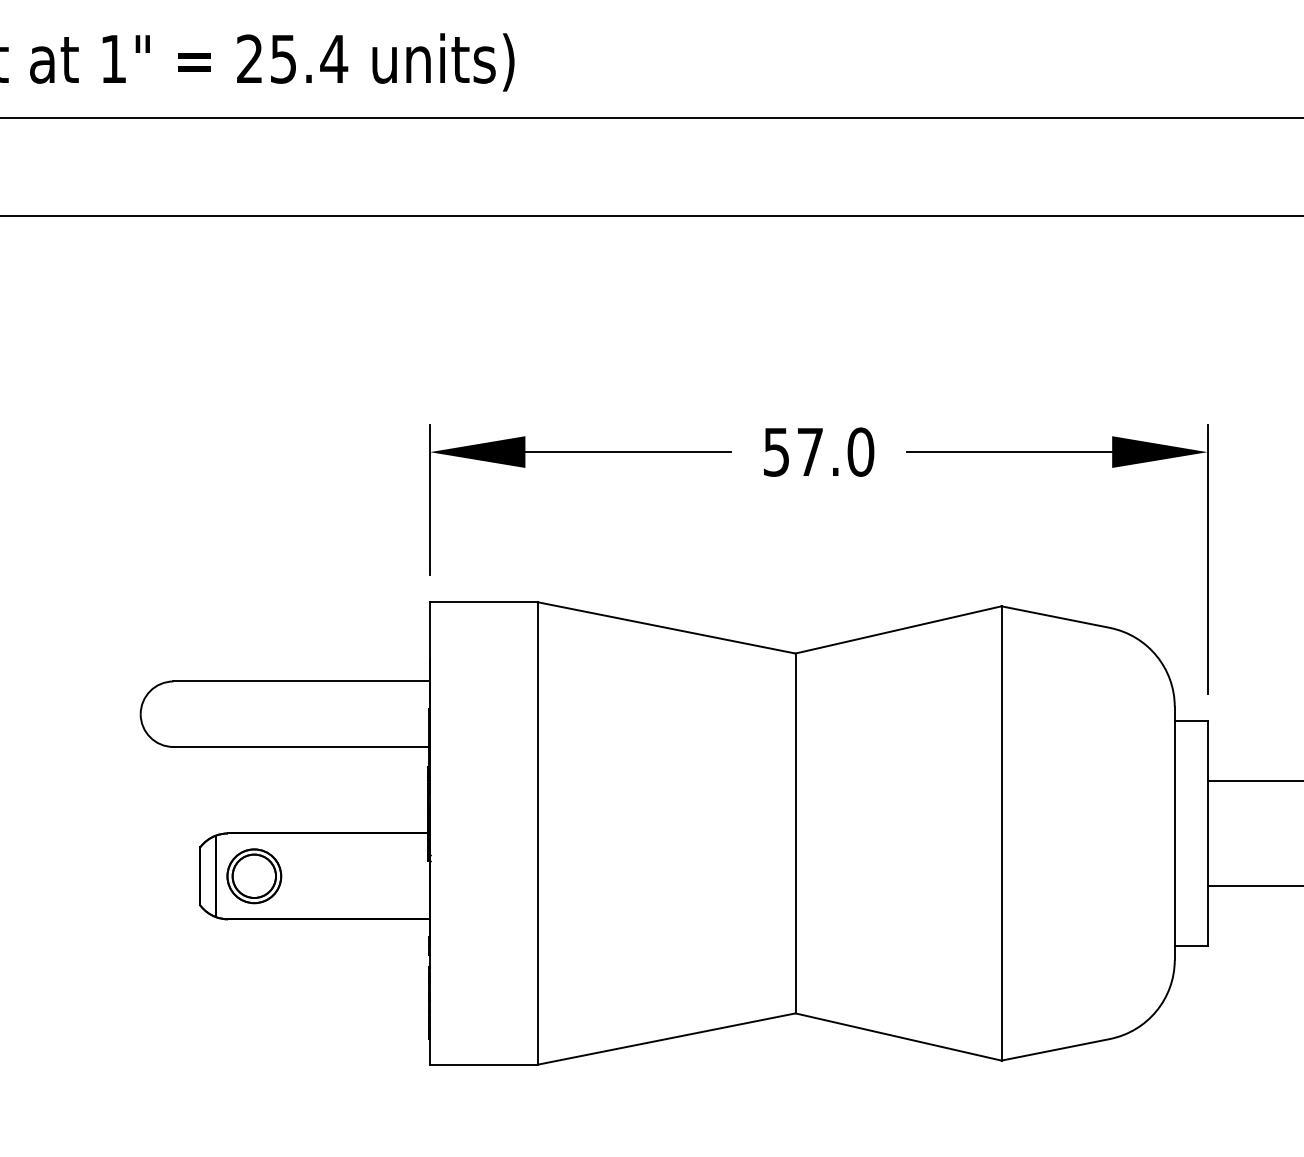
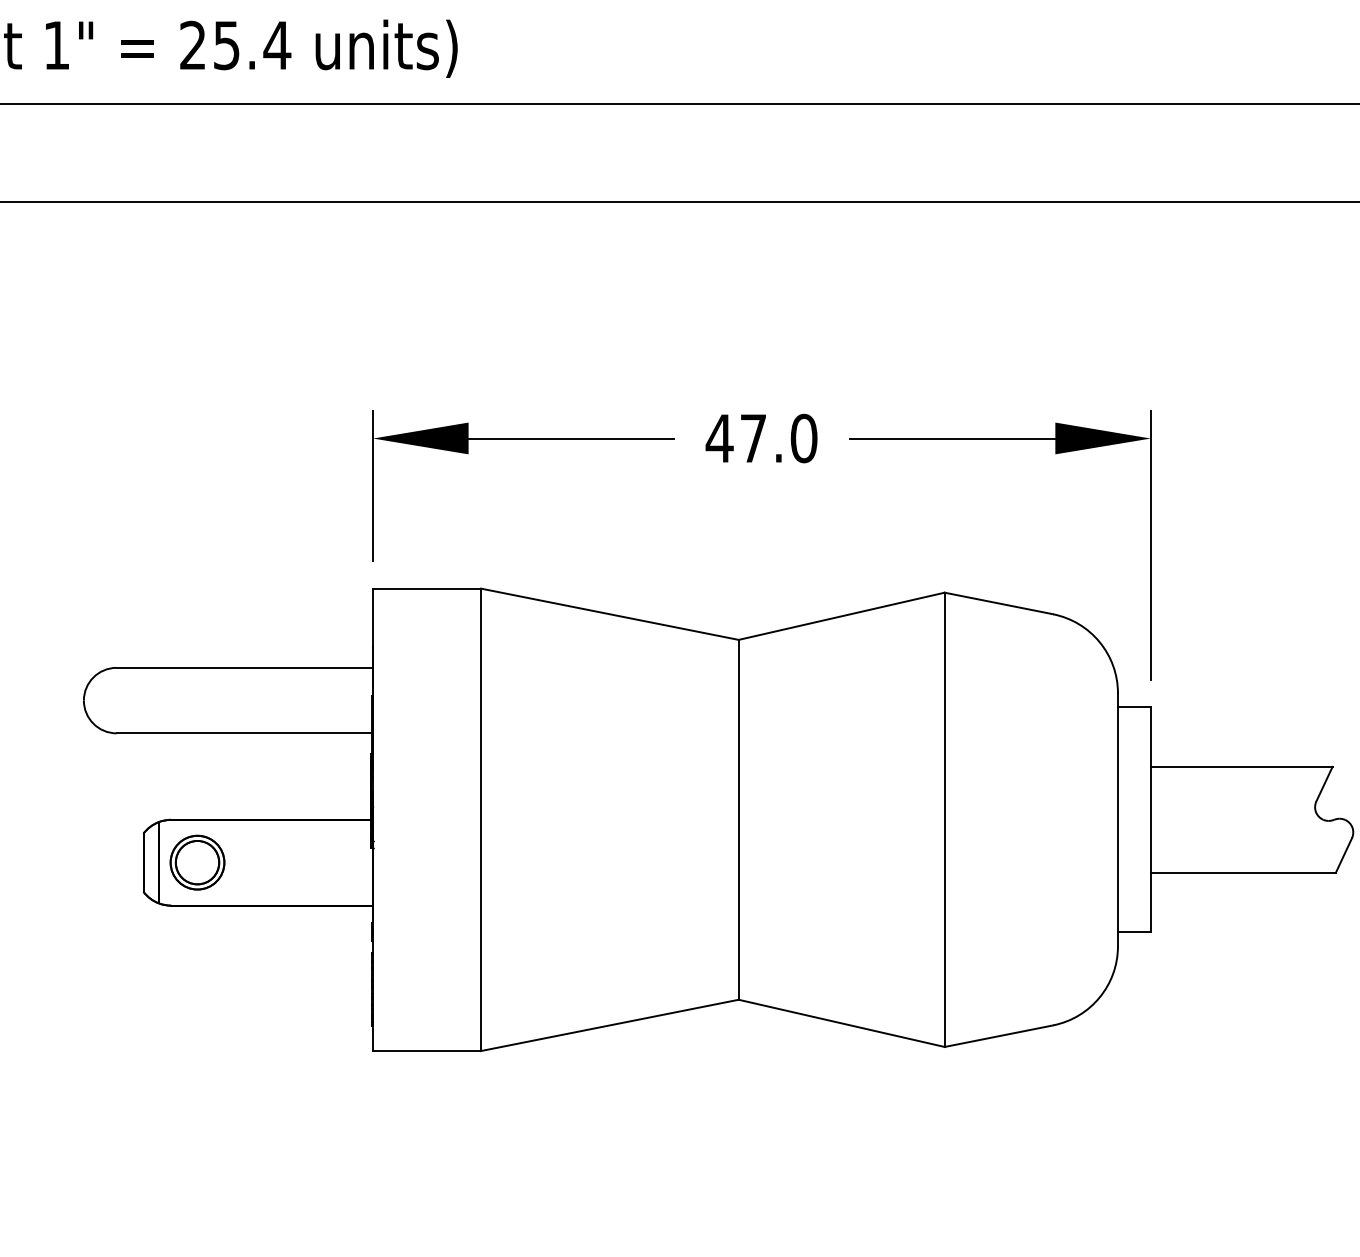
text: (776, 452) -> (719, 438), 57.0 -> 47.0

